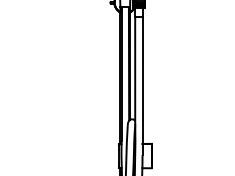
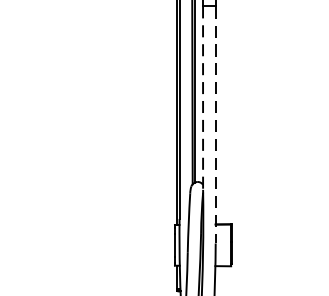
line: (135, 71) -> (203, 99), solid -> dashed
line: (142, 86) -> (215, 125), solid -> dashed

